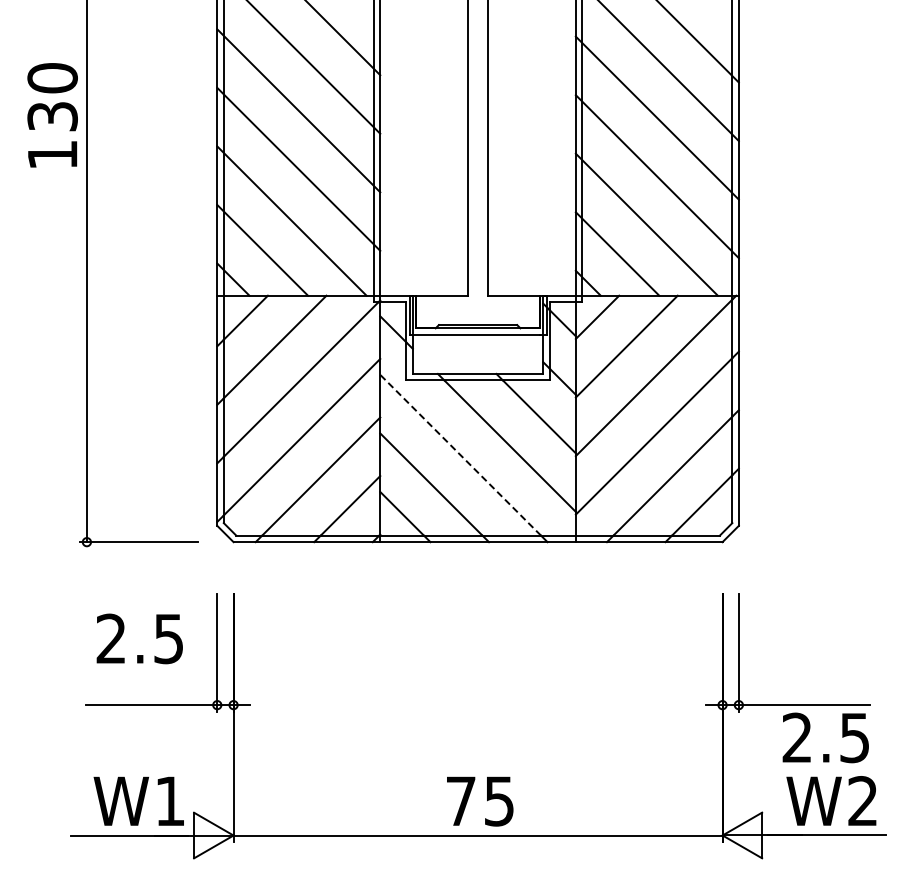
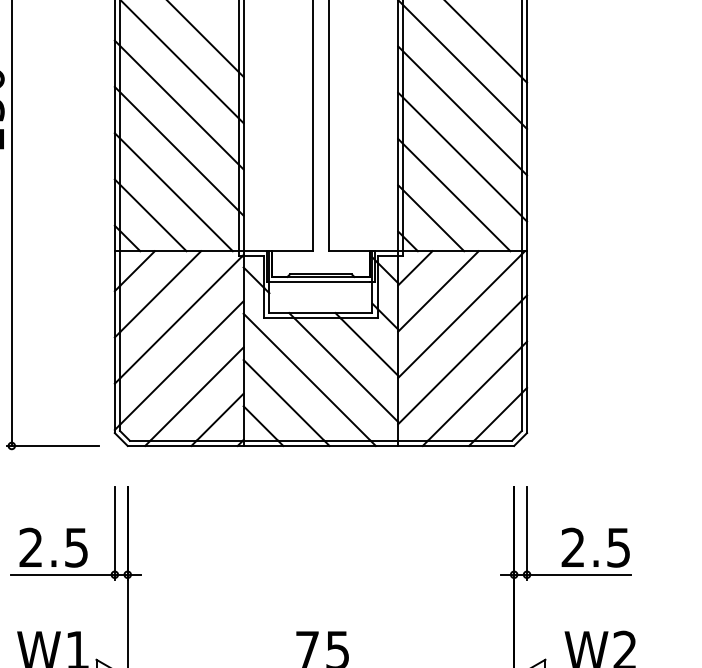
line: (460, 455) -> (307, 377), dashed -> solid
text: (139, 638) -> (53, 547), moved
text: (825, 737) -> (595, 547), moved

